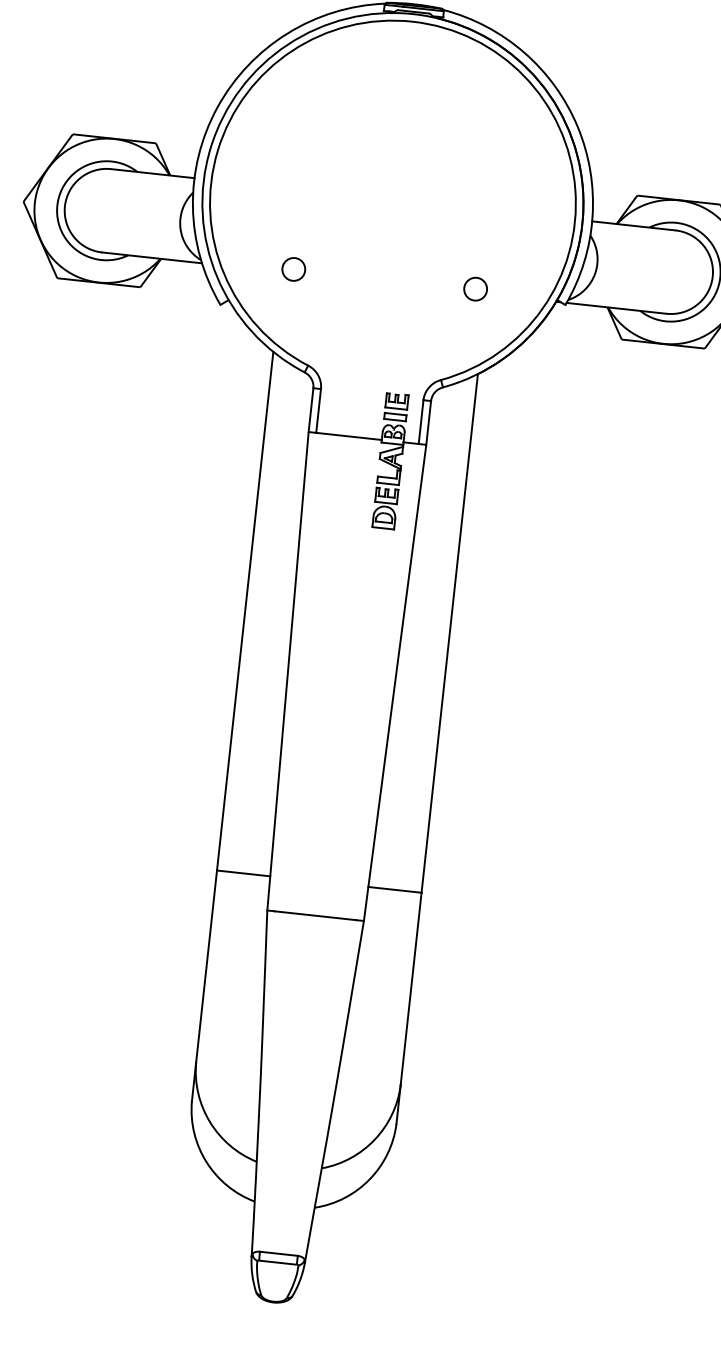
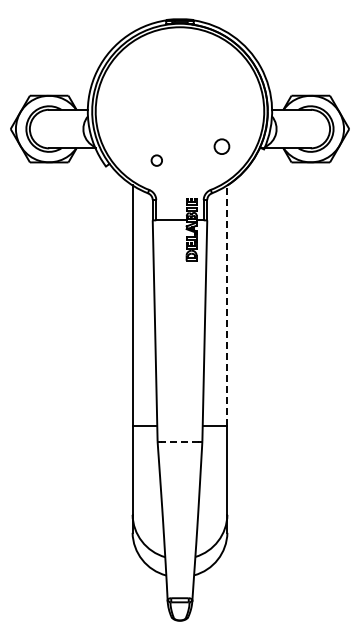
circle: (293, 269) -> (156, 160), moved
circle: (476, 288) -> (222, 146), size x1.4
line: (450, 633) -> (227, 305), solid -> dashed
line: (314, 915) -> (179, 441), solid -> dashed

